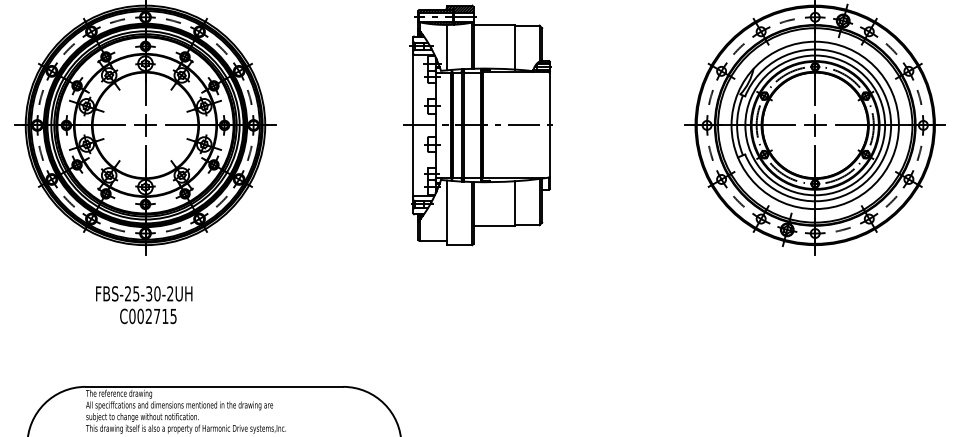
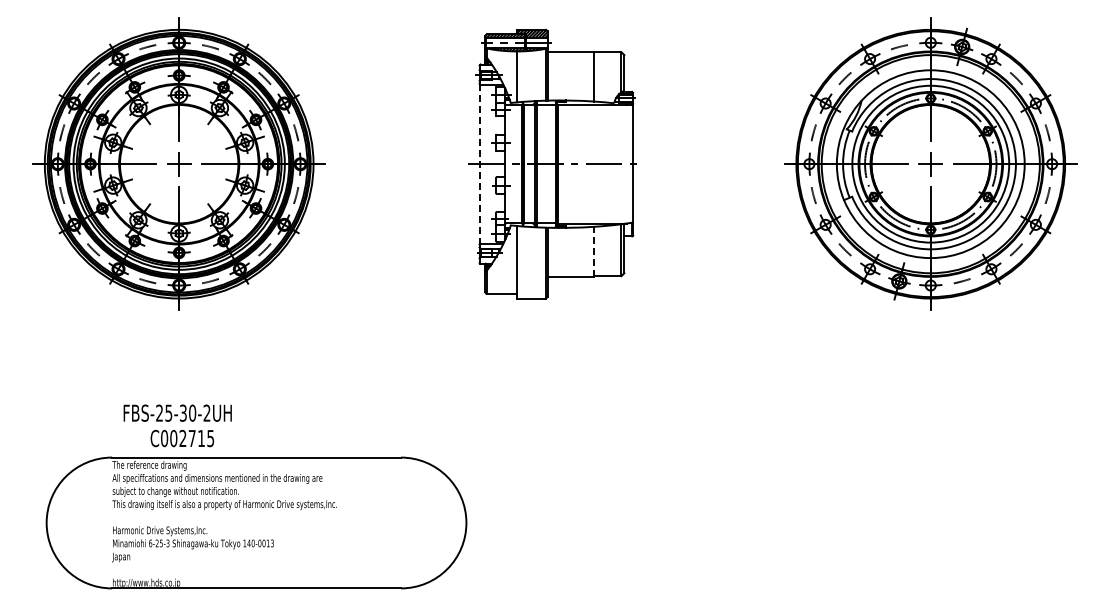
line: (413, 125) -> (479, 164), solid -> dashed
line: (515, 203) -> (594, 251), solid -> dashed
text: (143, 304) -> (177, 425), moved

